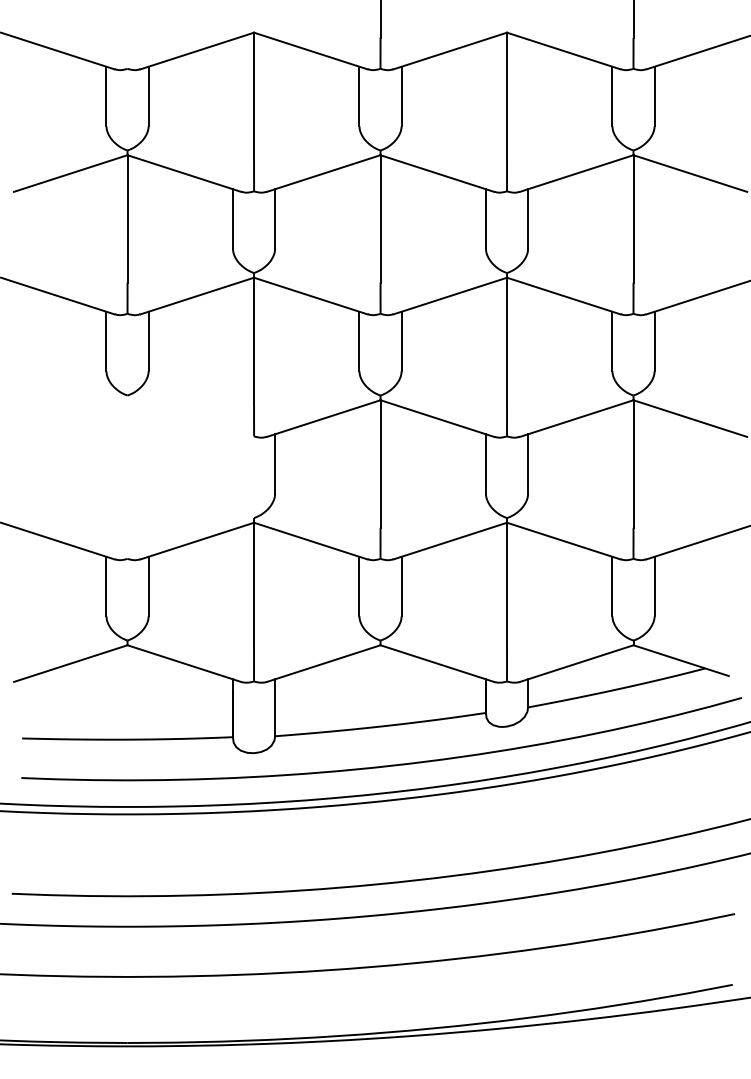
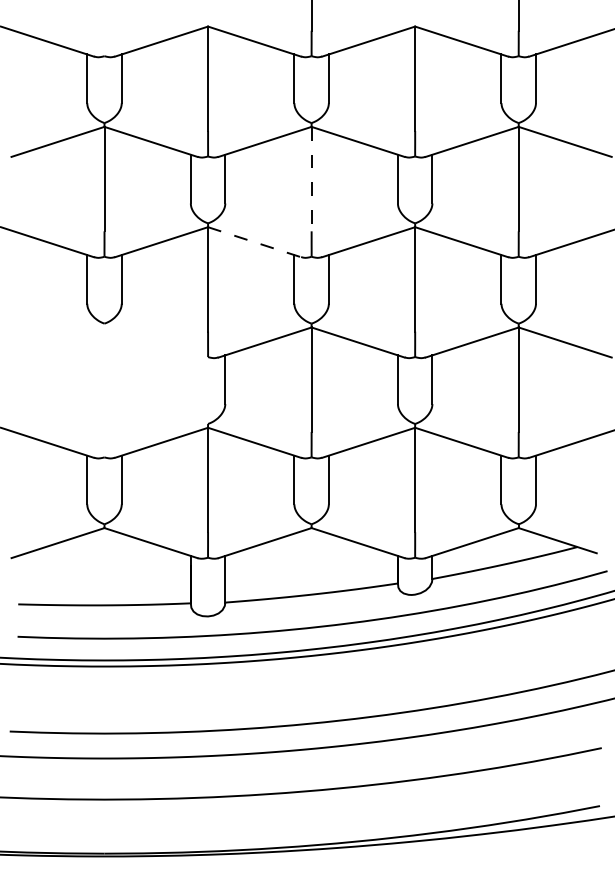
line: (380, 219) -> (311, 179), solid -> dashed
line: (310, 296) -> (254, 242), solid -> dashed

